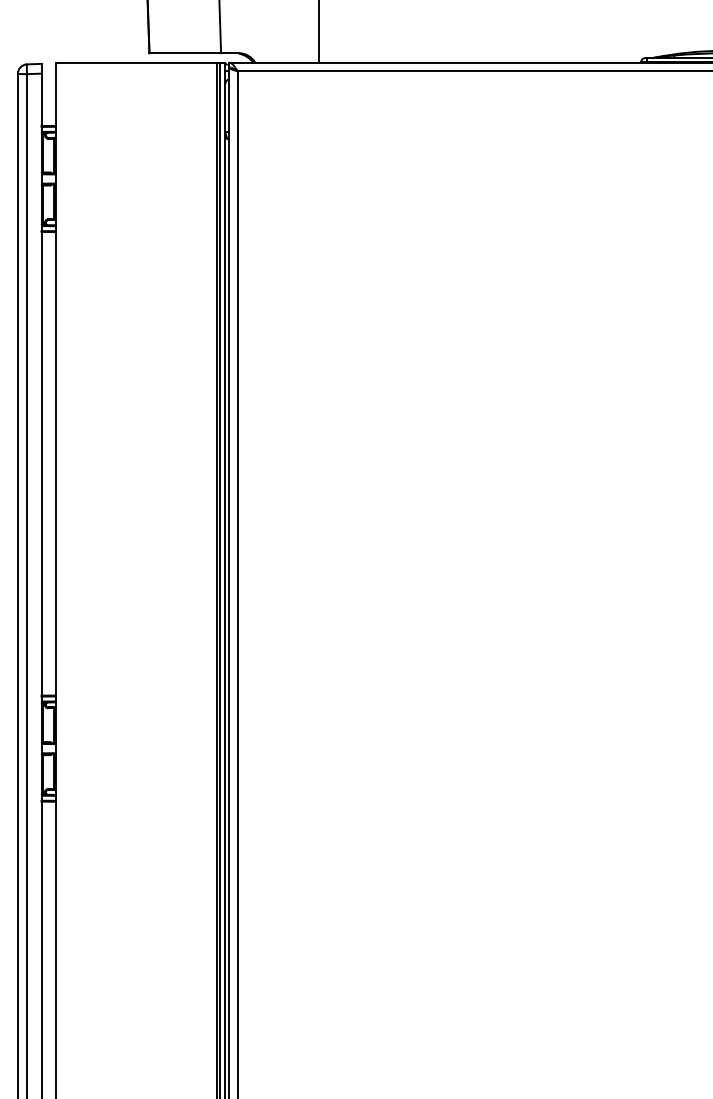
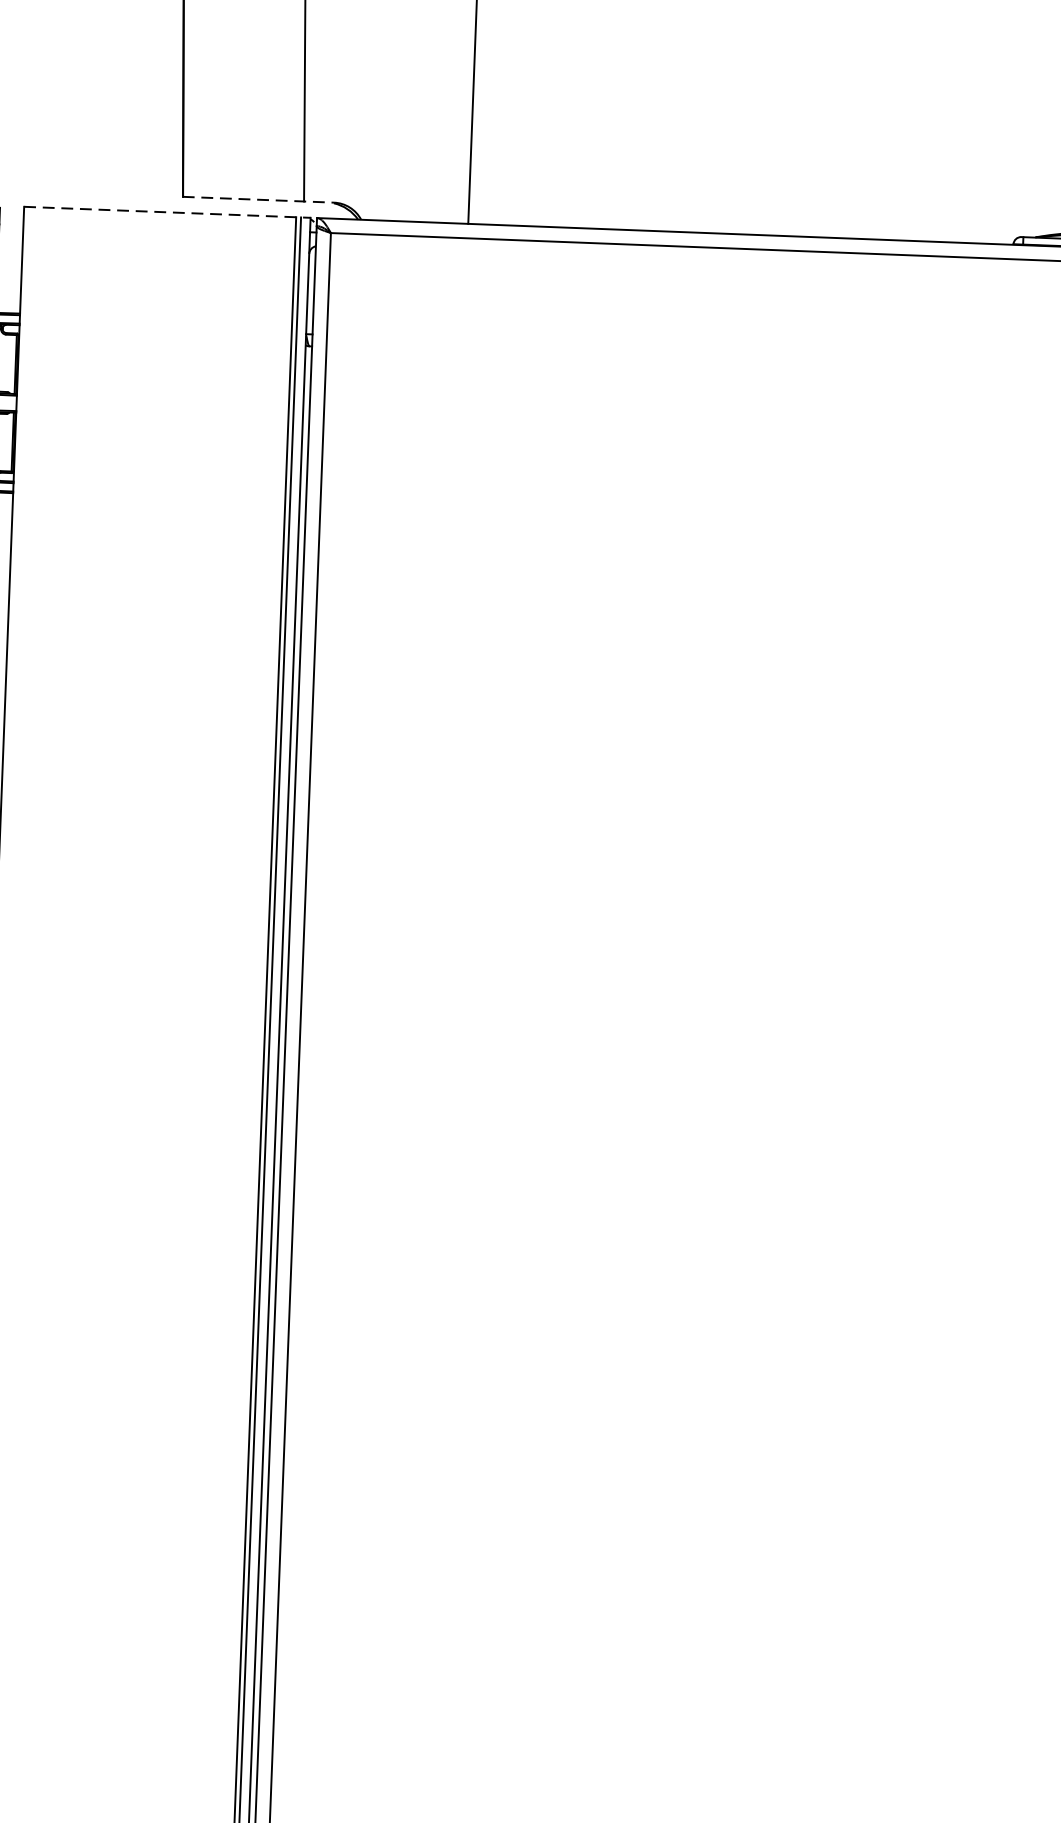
line: (194, 53) -> (259, 200), solid -> dashed
line: (140, 62) -> (167, 211), solid -> dashed

